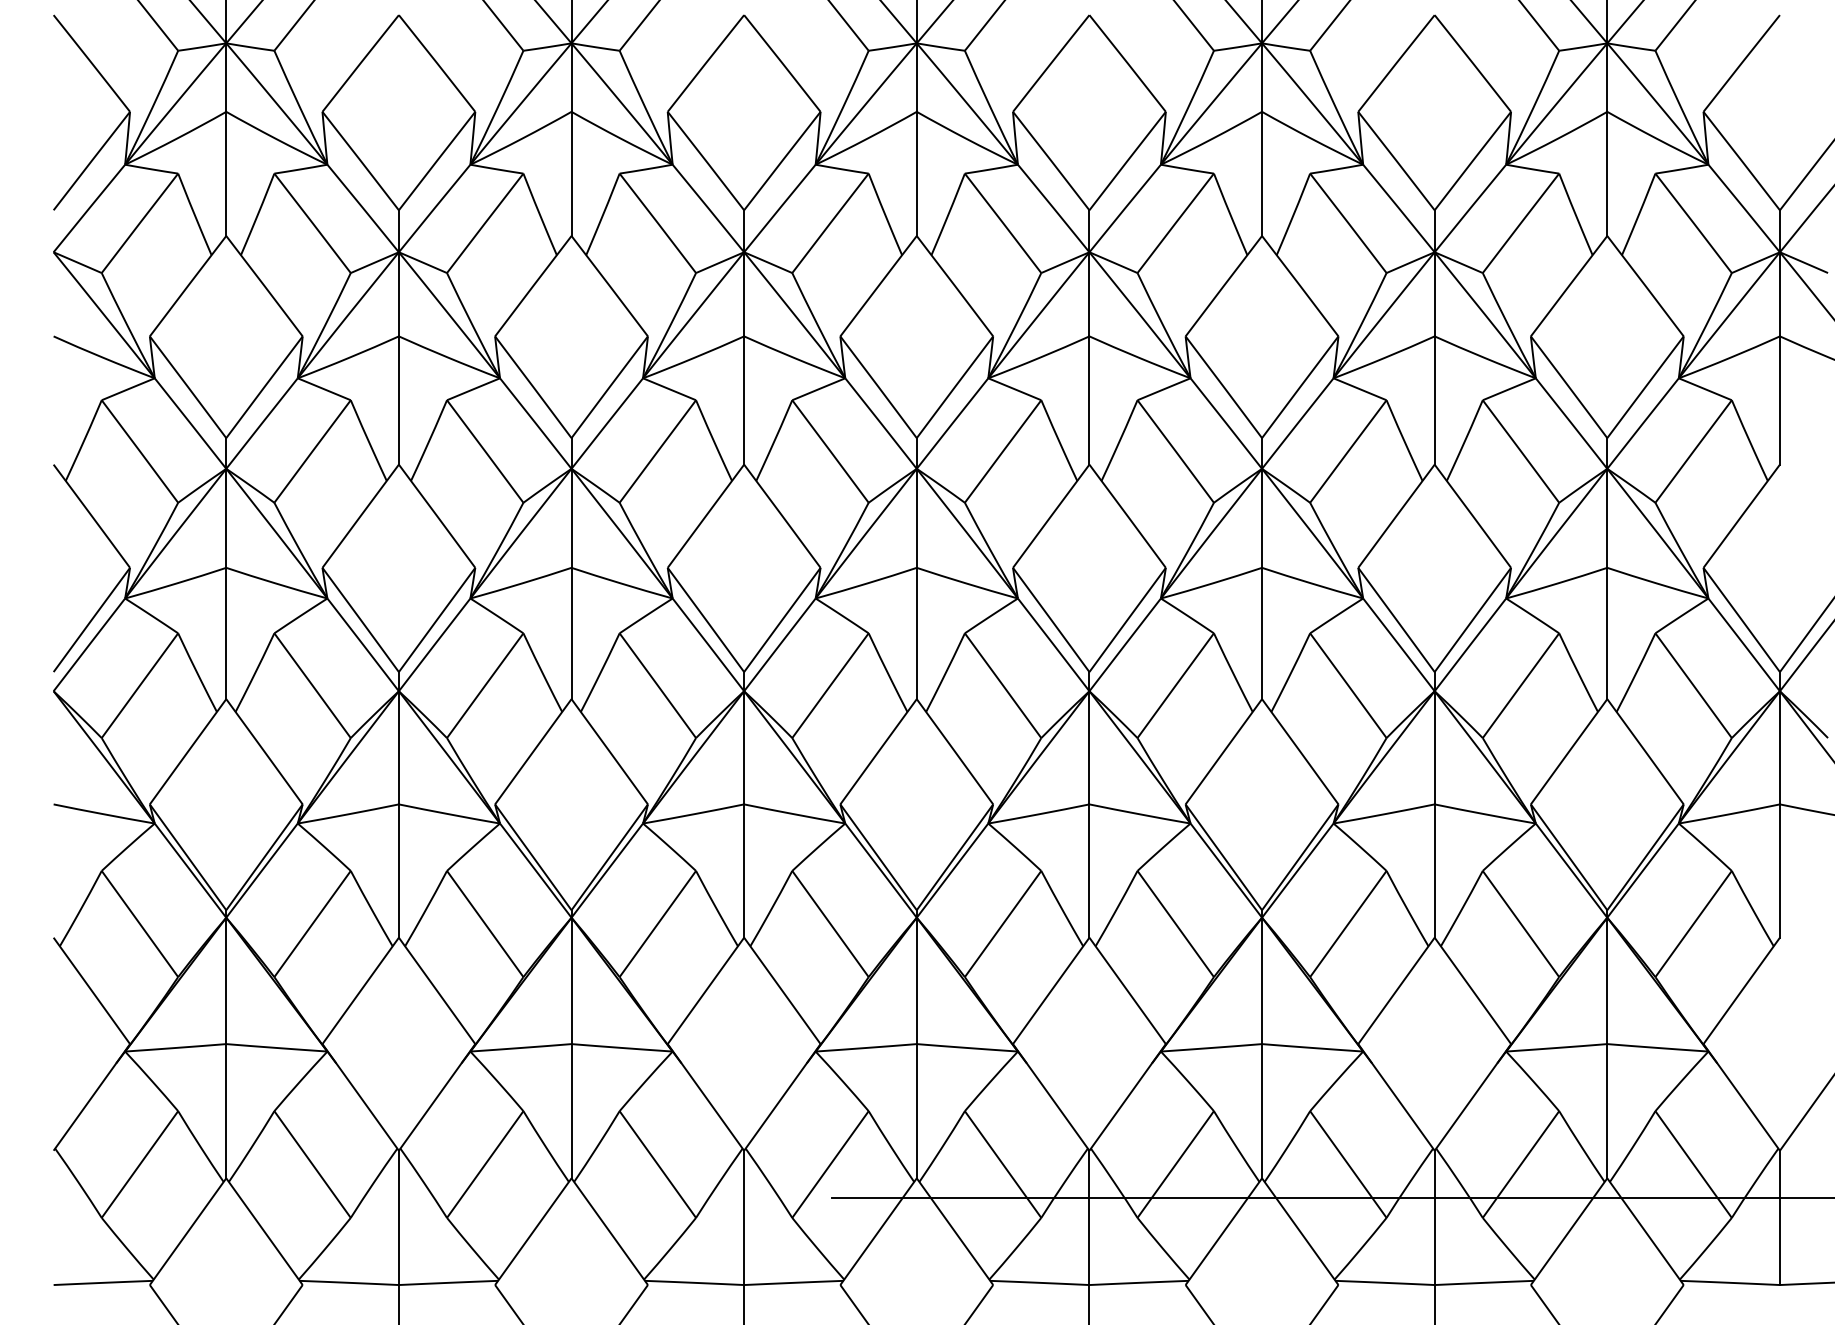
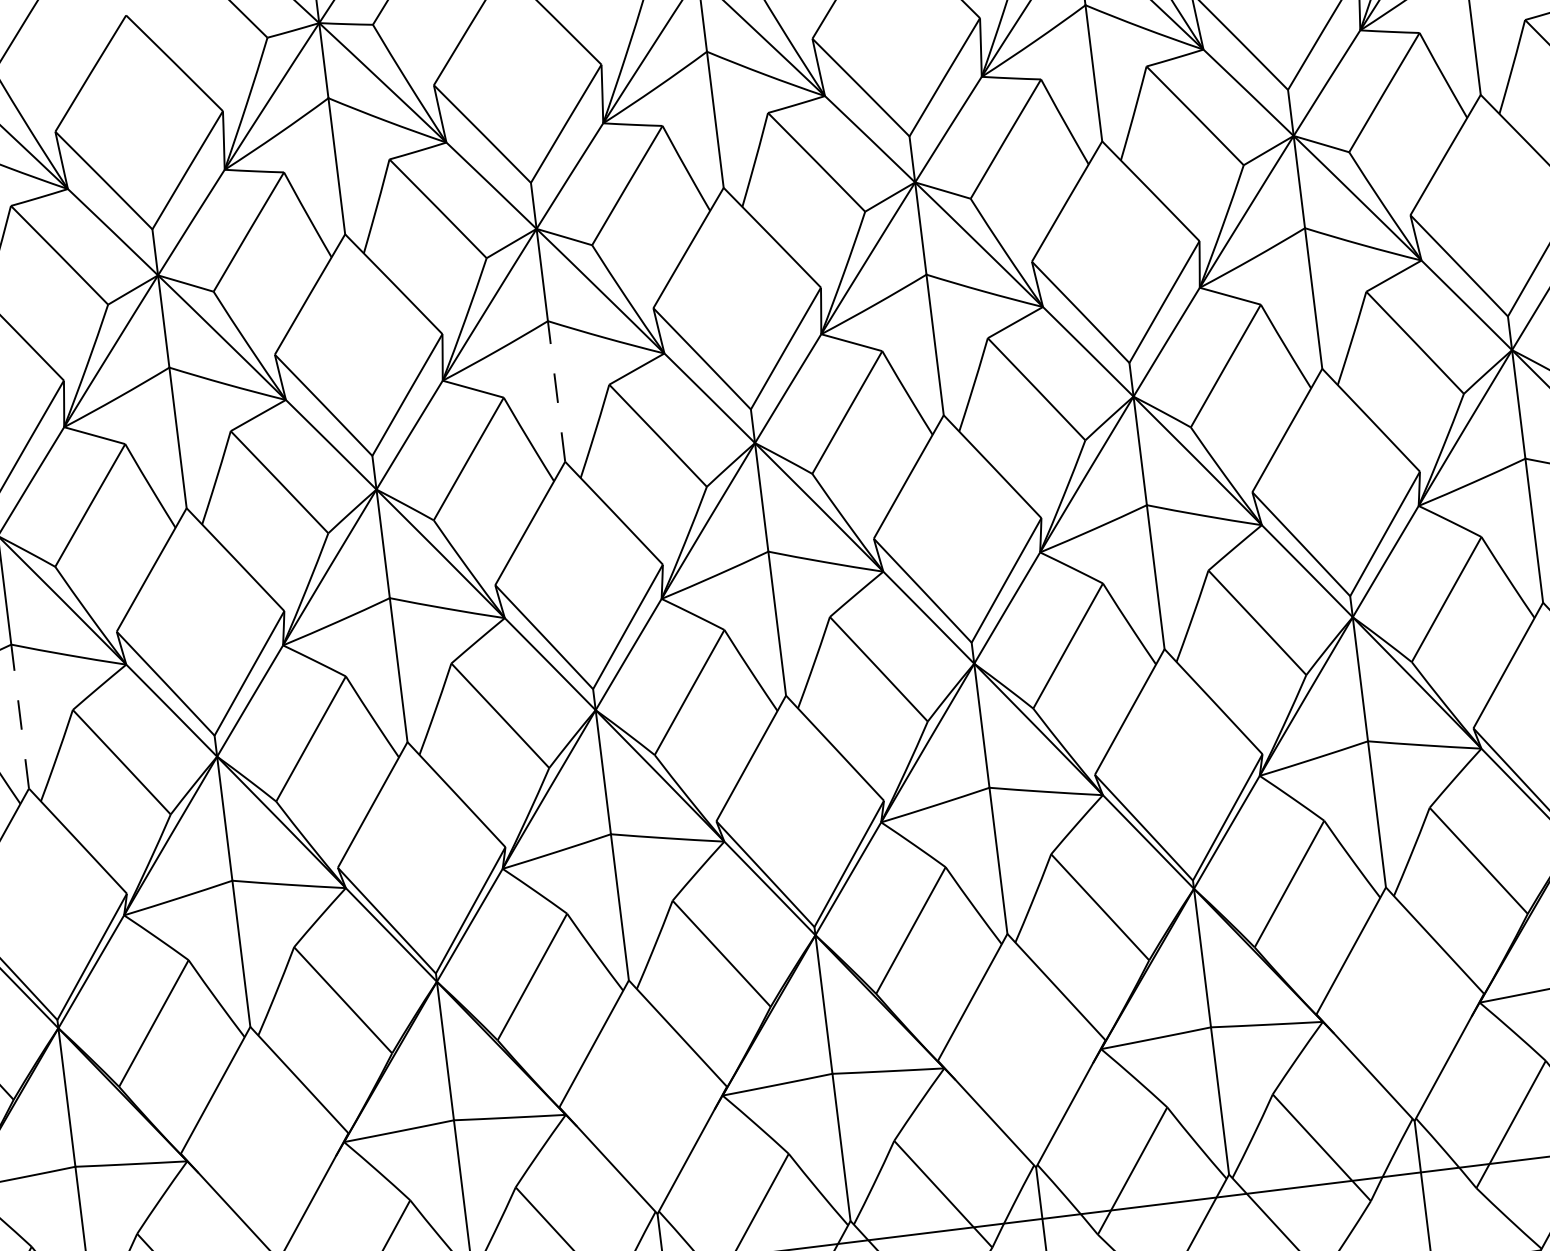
line: (744, 400) -> (556, 391), solid -> dashed
line: (226, 633) -> (20, 716), solid -> dashed

